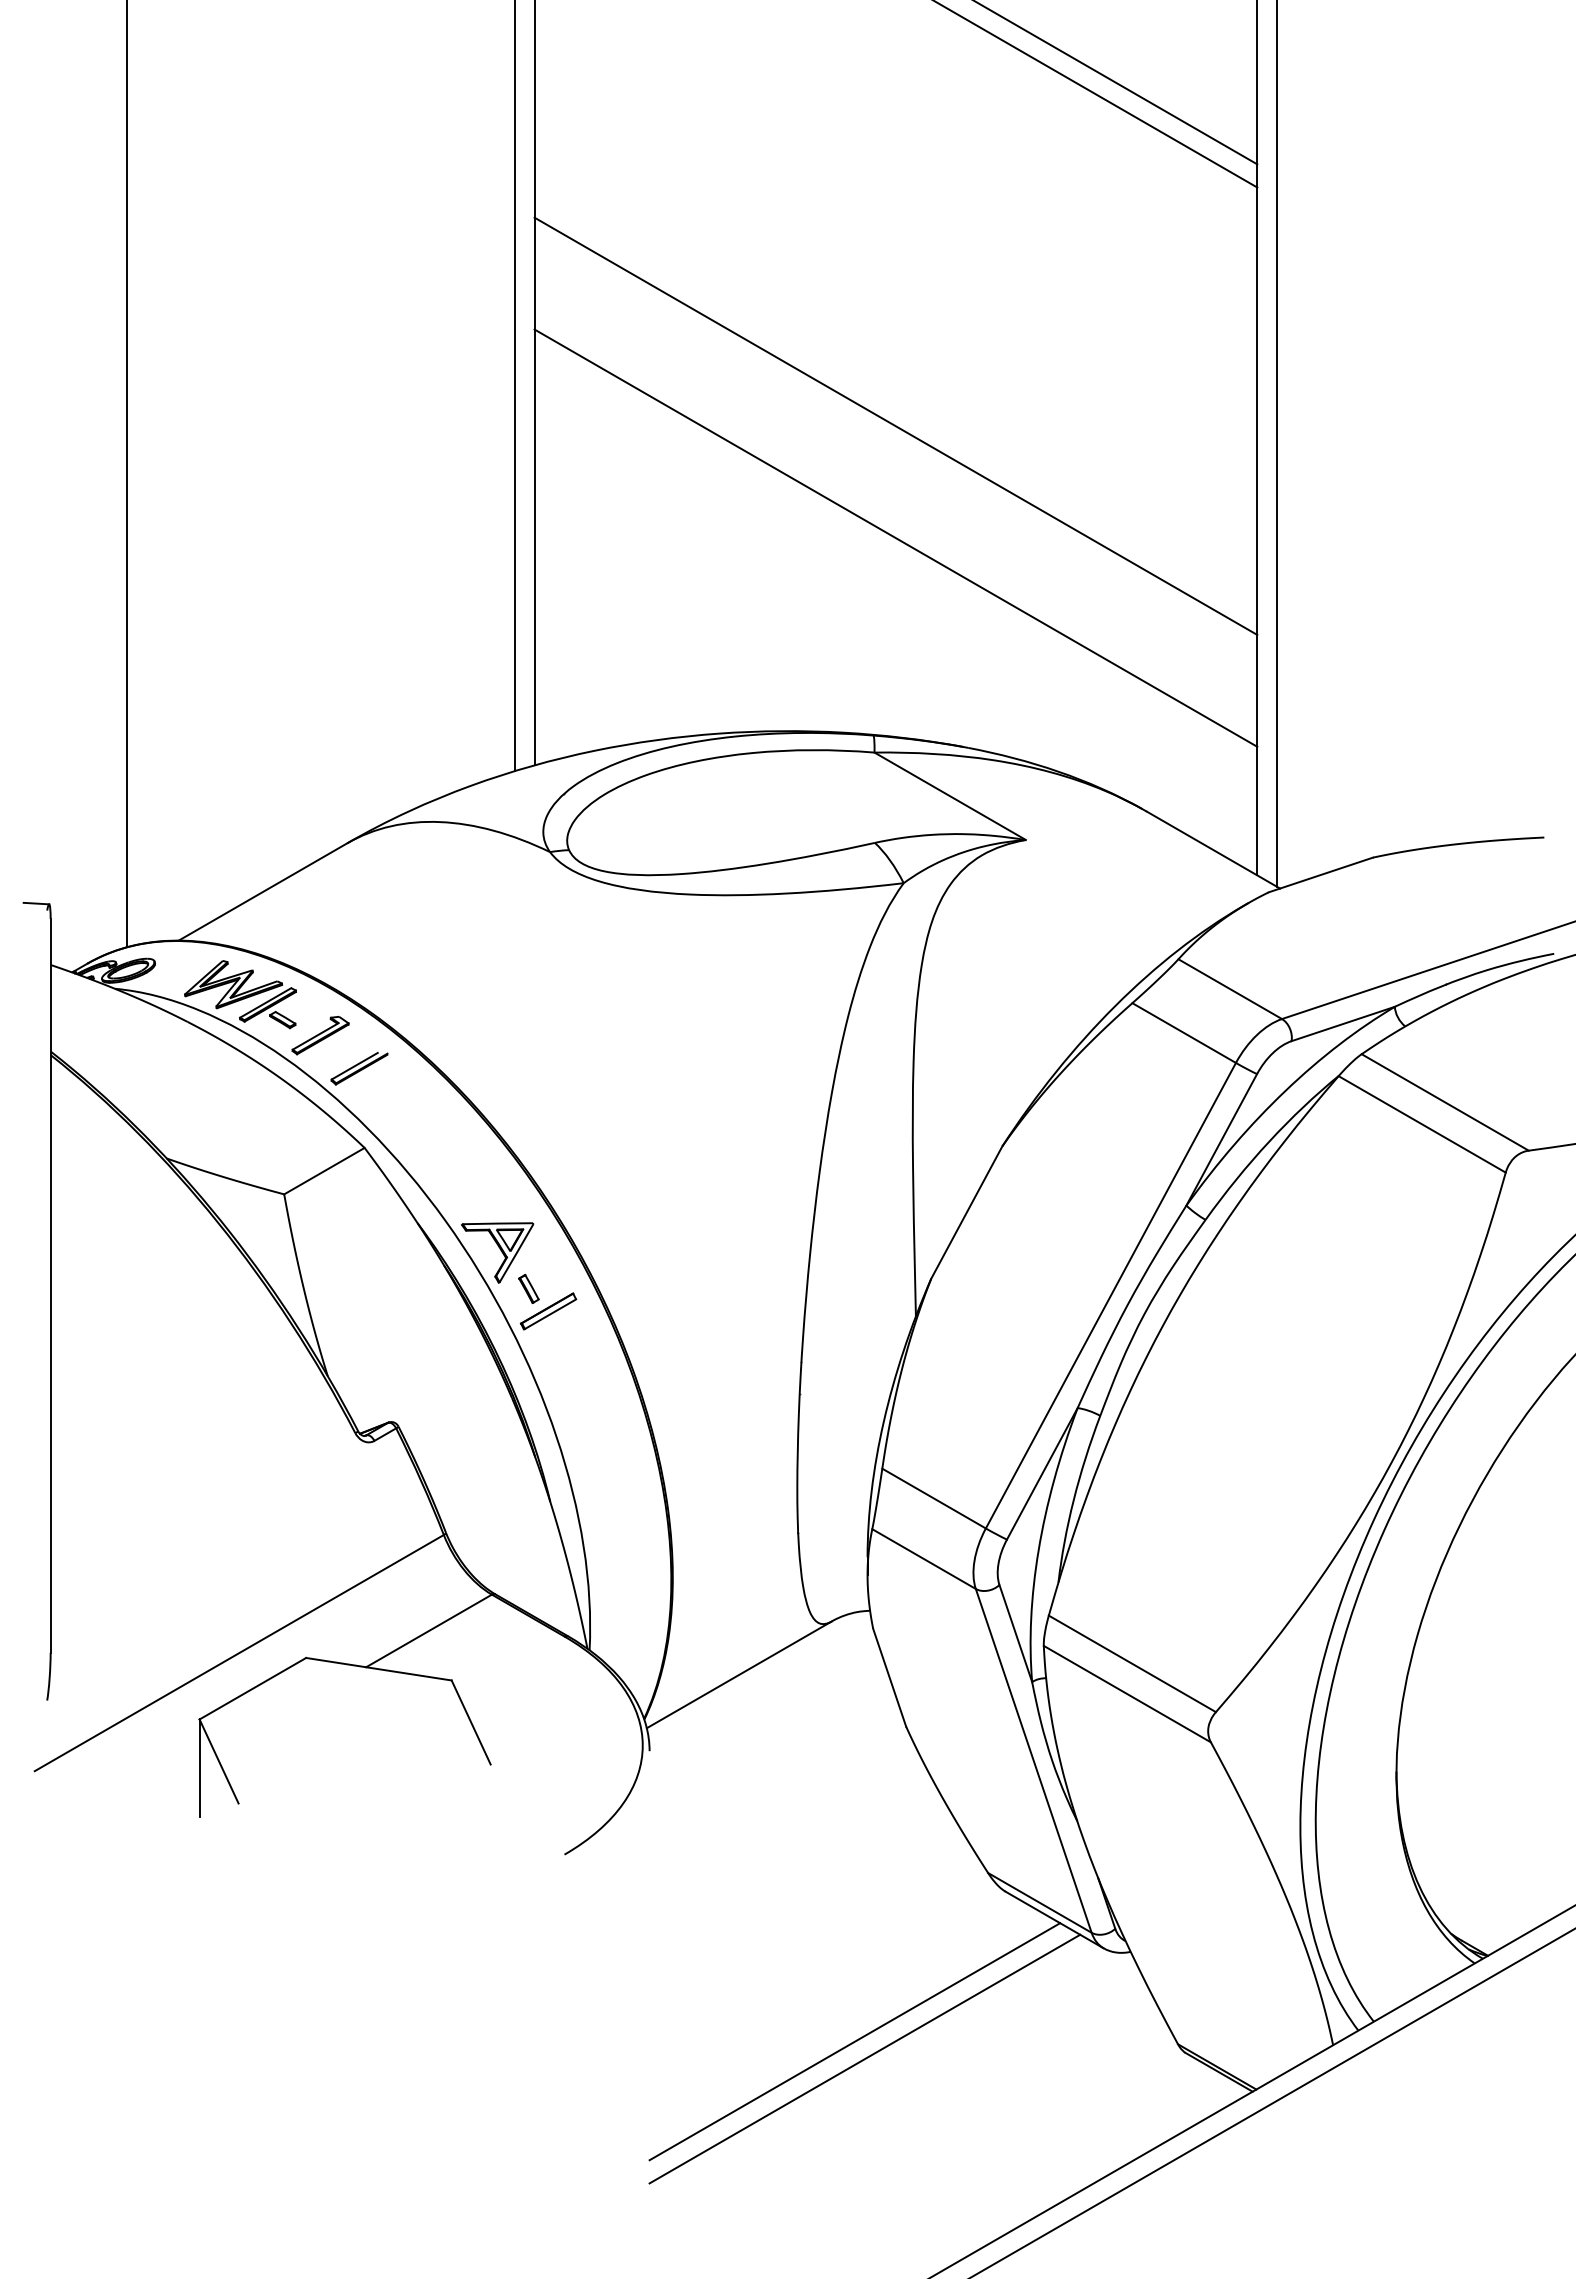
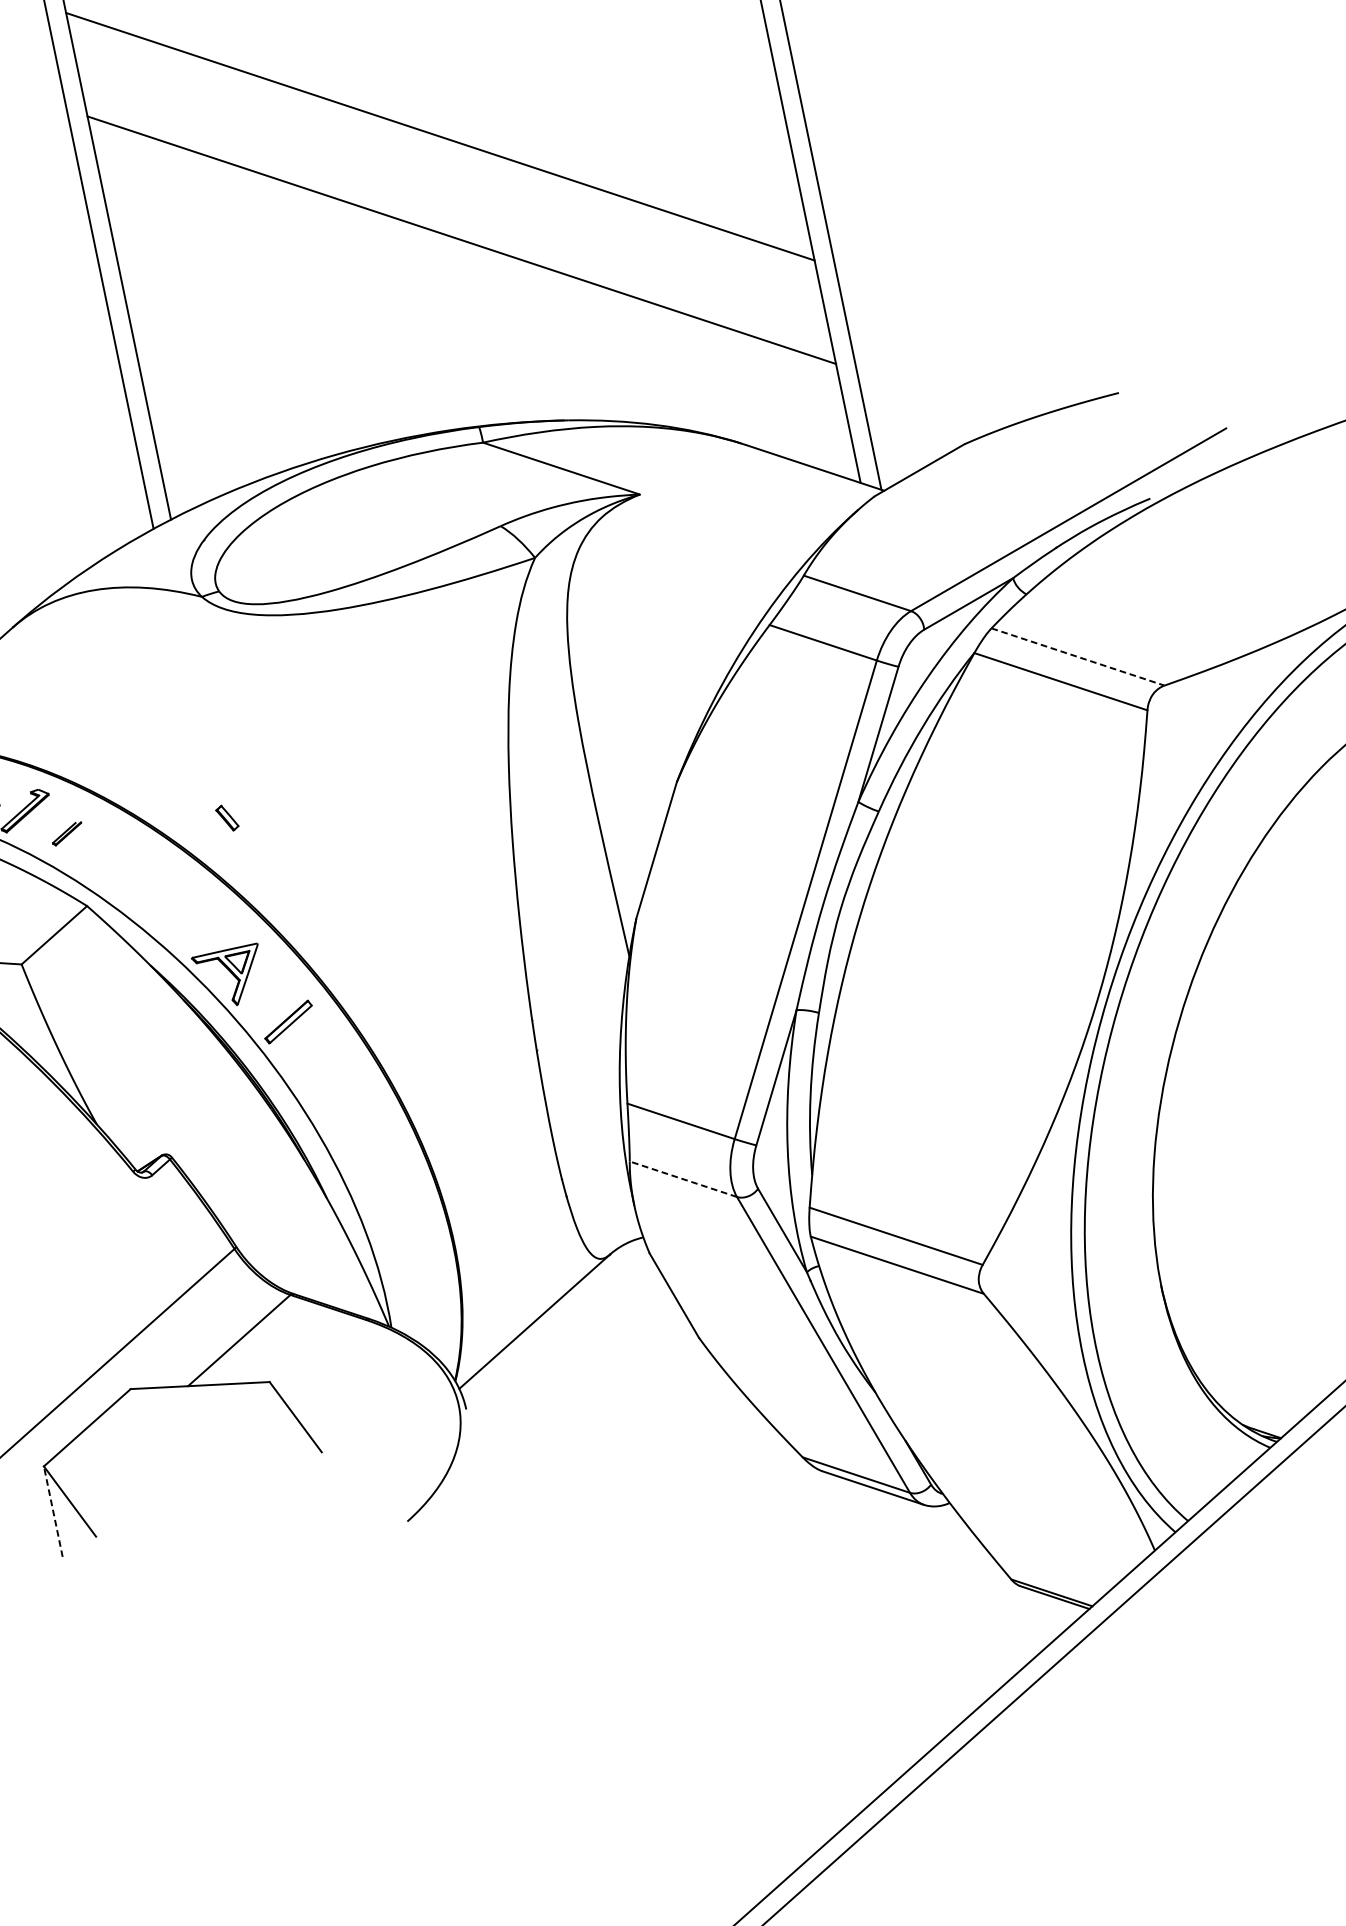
part: (359, 1068) -> (67, 833), size x0.6
line: (1445, 1102) -> (1078, 656), solid -> dashed
part: (528, 1288) -> (226, 817), moved
line: (924, 1559) -> (683, 1179), solid -> dashed
line: (199, 1768) -> (53, 1511), solid -> dashed
line: (854, 2041) -> (711, 1638), removed
line: (864, 2058) -> (723, 1652), removed

